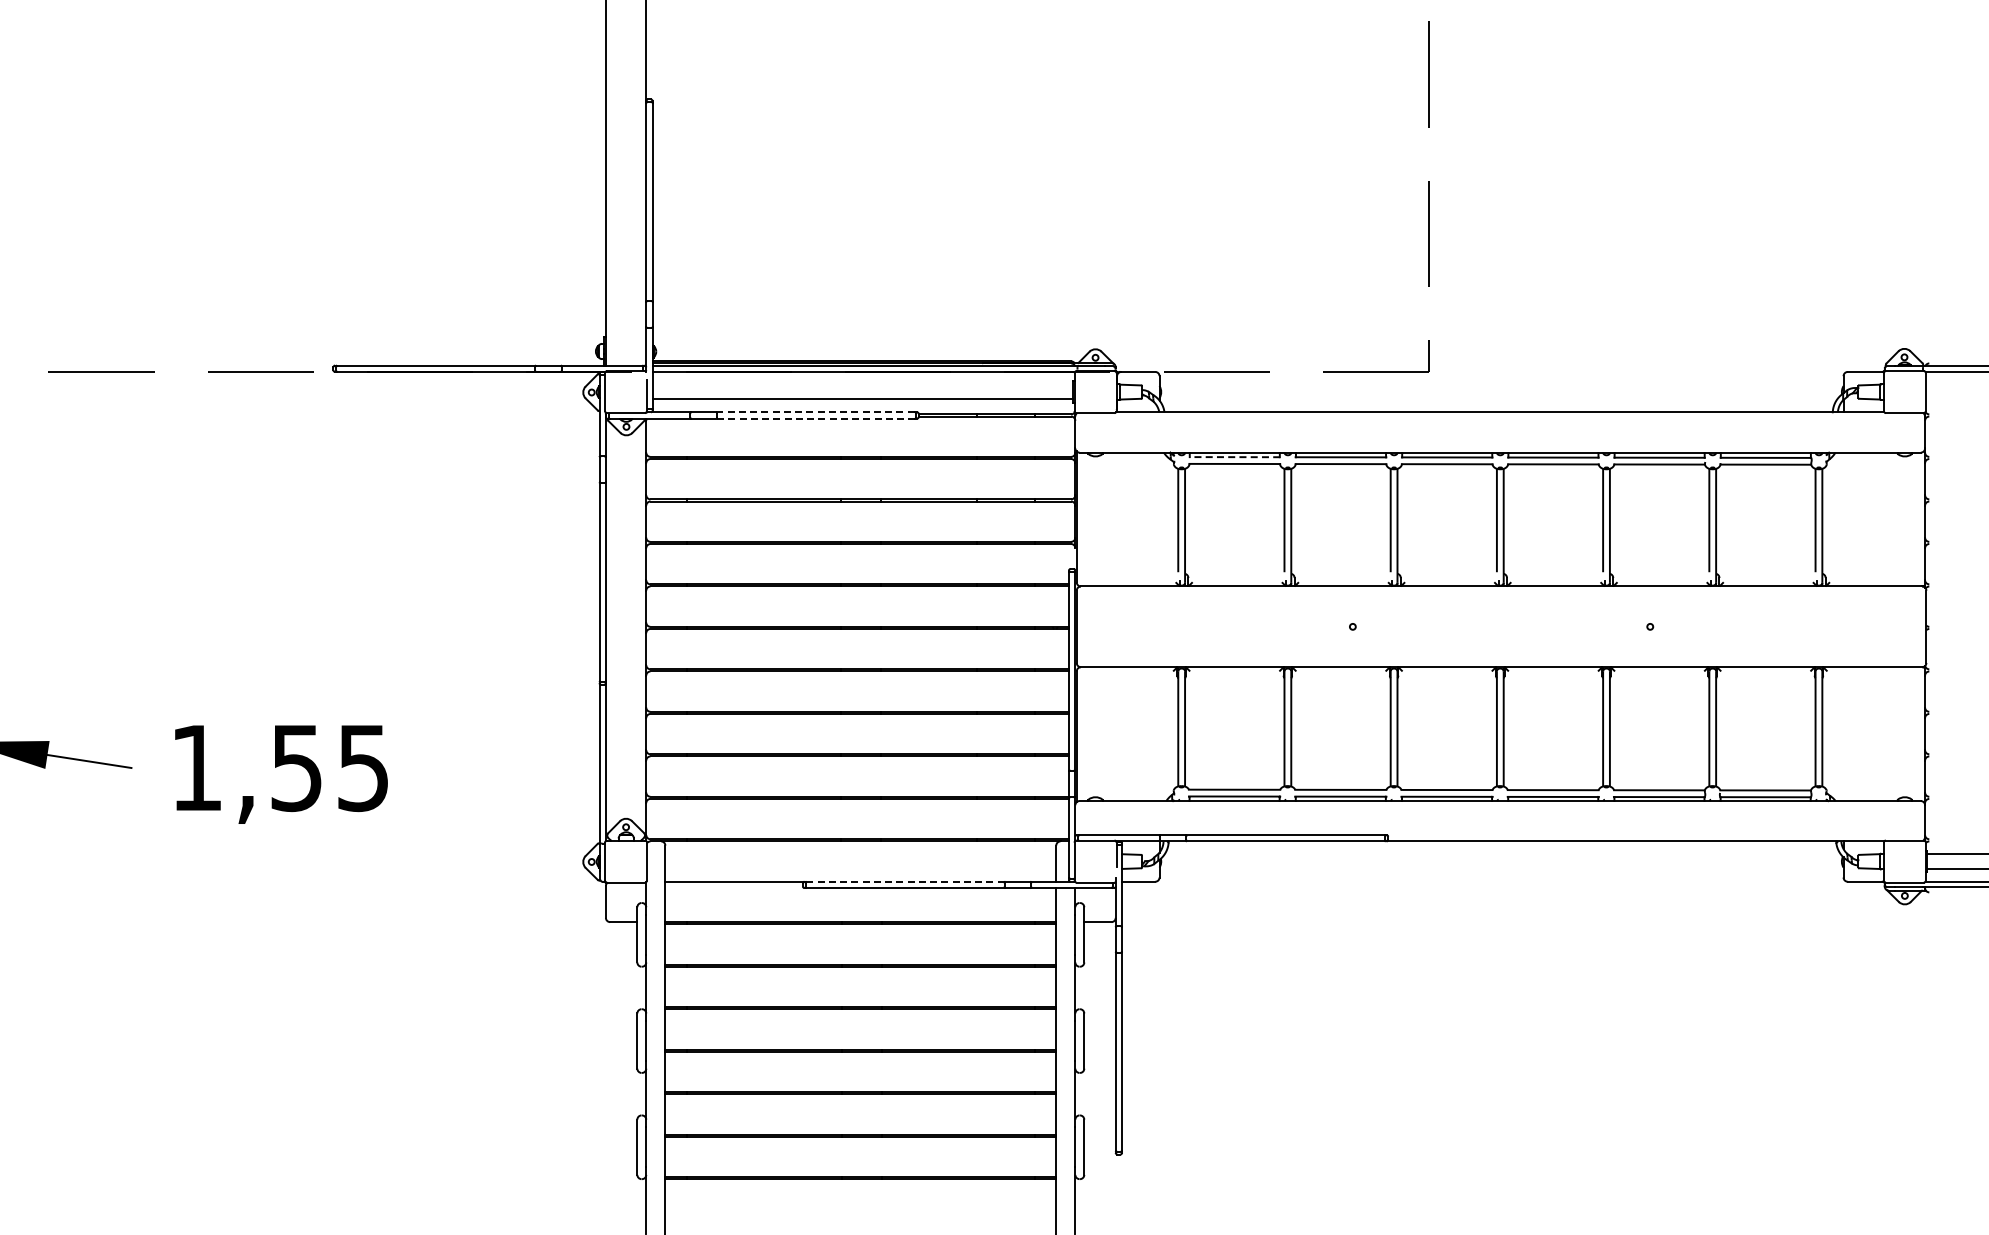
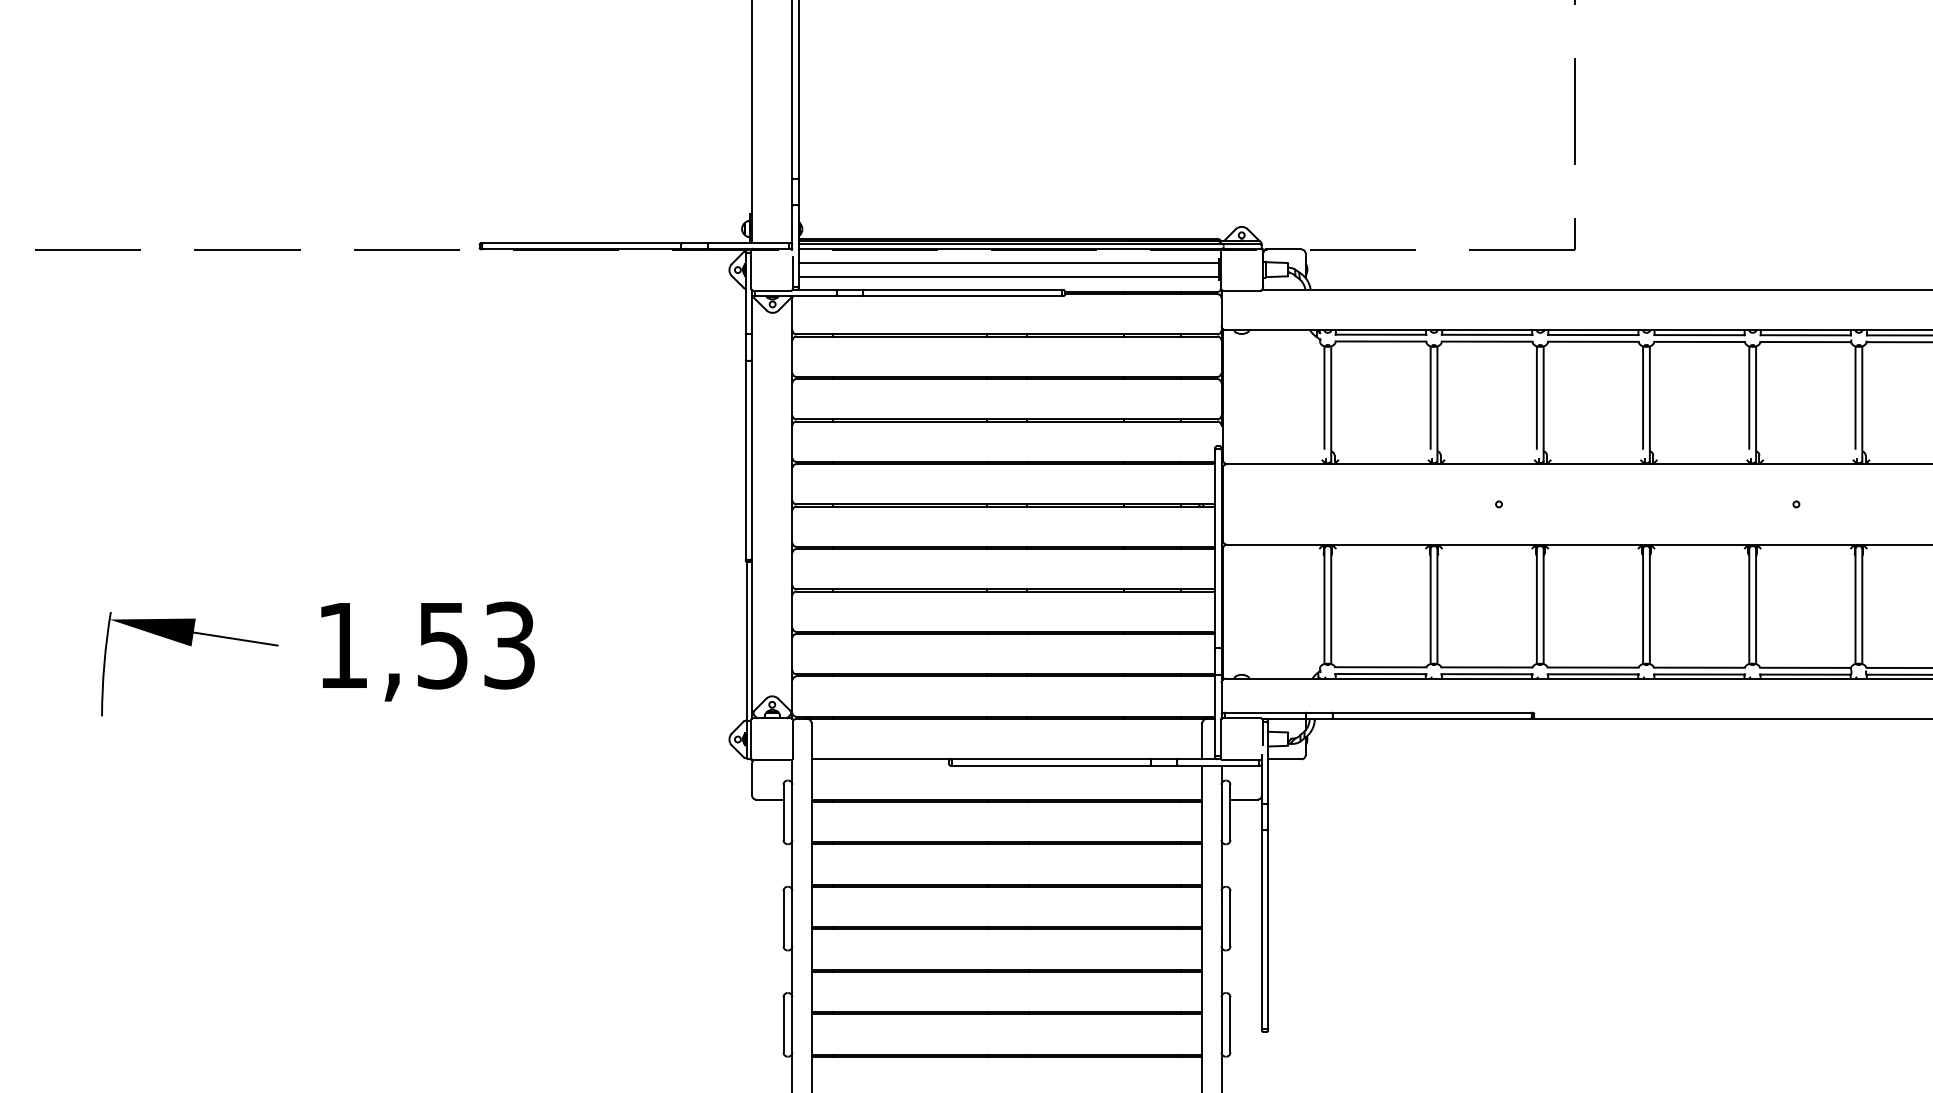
line: (862, 385) -> (1008, 263), added
line: (816, 412) -> (962, 290), dashed -> solid
line: (815, 418) -> (961, 296), dashed -> solid
line: (1234, 457) -> (1380, 335), dashed -> solid
text: (363, 767) -> (509, 645), 1,55 -> 1,53
line: (906, 881) -> (1052, 759), dashed -> solid

